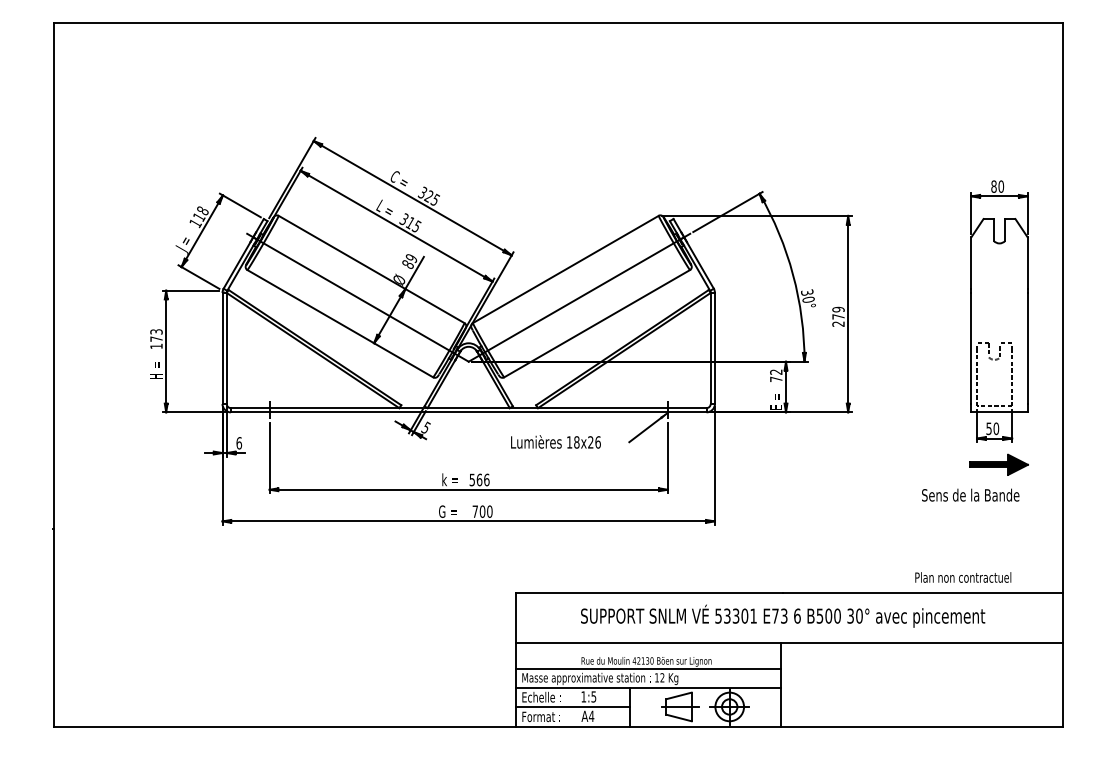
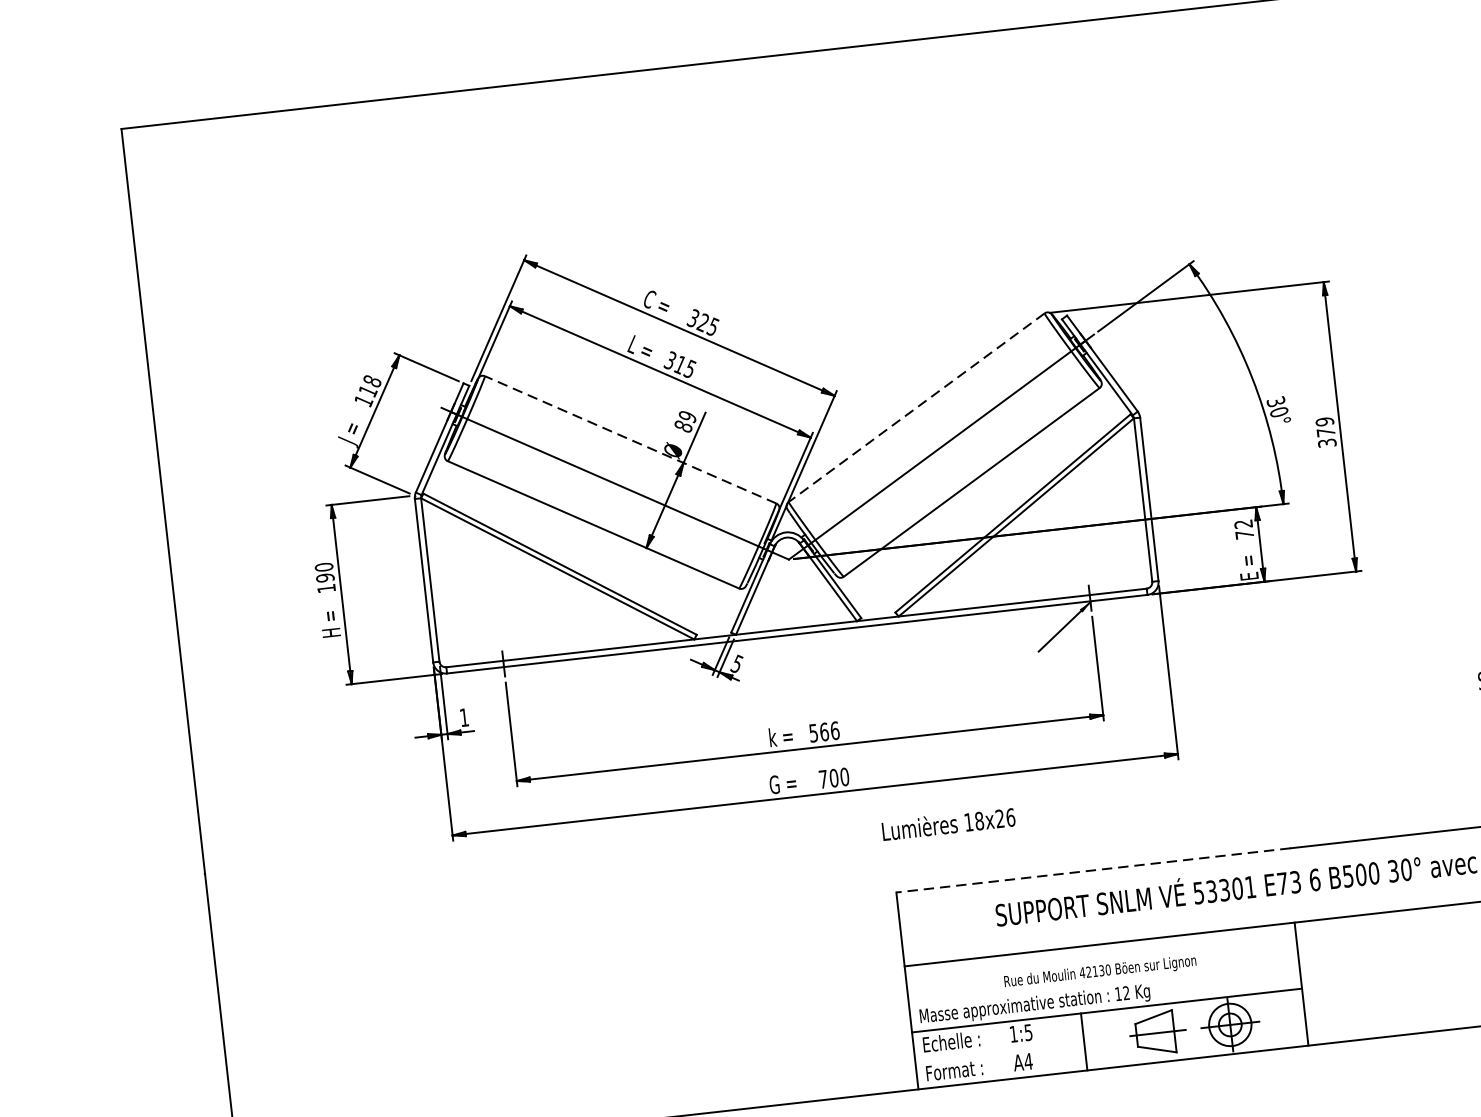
line: (371, 269) -> (630, 439), solid -> dashed
line: (565, 269) -> (916, 407), solid -> dashed
text: (838, 323) -> (1327, 442), 279 -> 379
text: (156, 335) -> (324, 572), 173 -> 190
text: (555, 441) -> (947, 823), moved
text: (239, 443) -> (464, 717), 6 -> 1
line: (649, 593) -> (1093, 871), solid -> dashed
line: (647, 668) -> (1102, 981), removed
line: (572, 707) -> (998, 1051), removed

